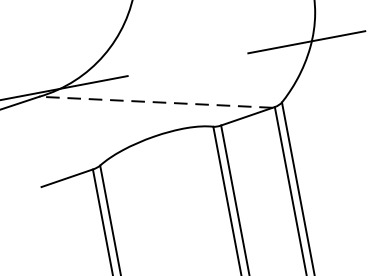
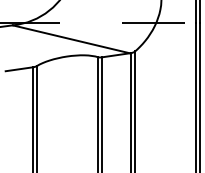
line: (154, 102) -> (70, 39), dashed -> solid

